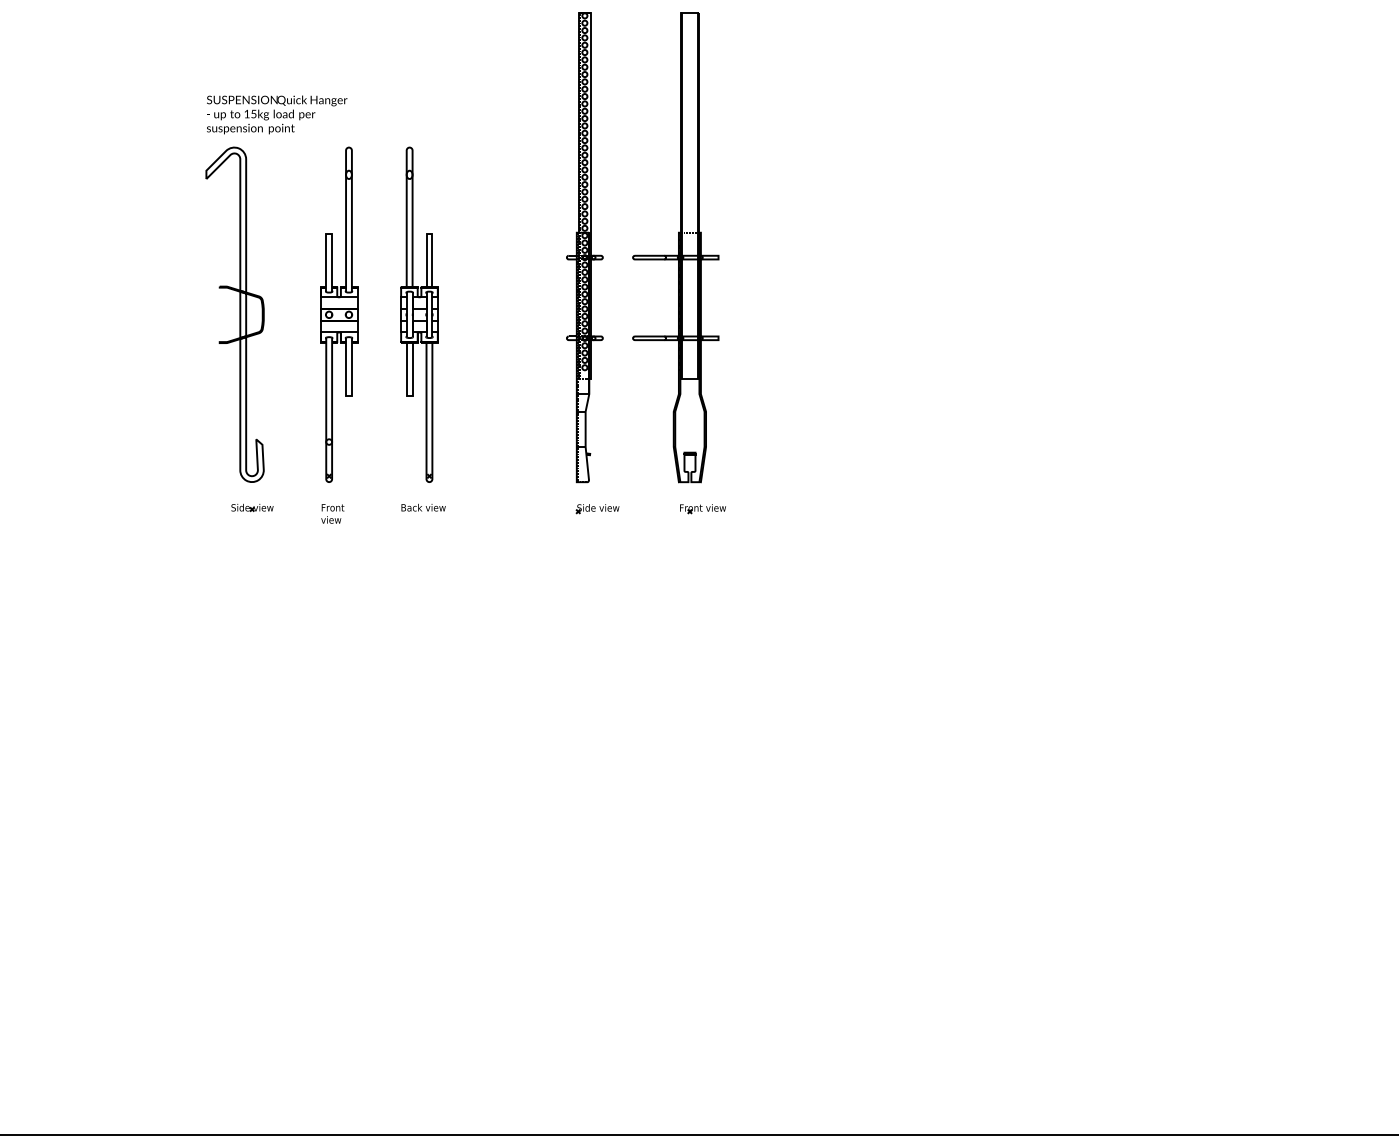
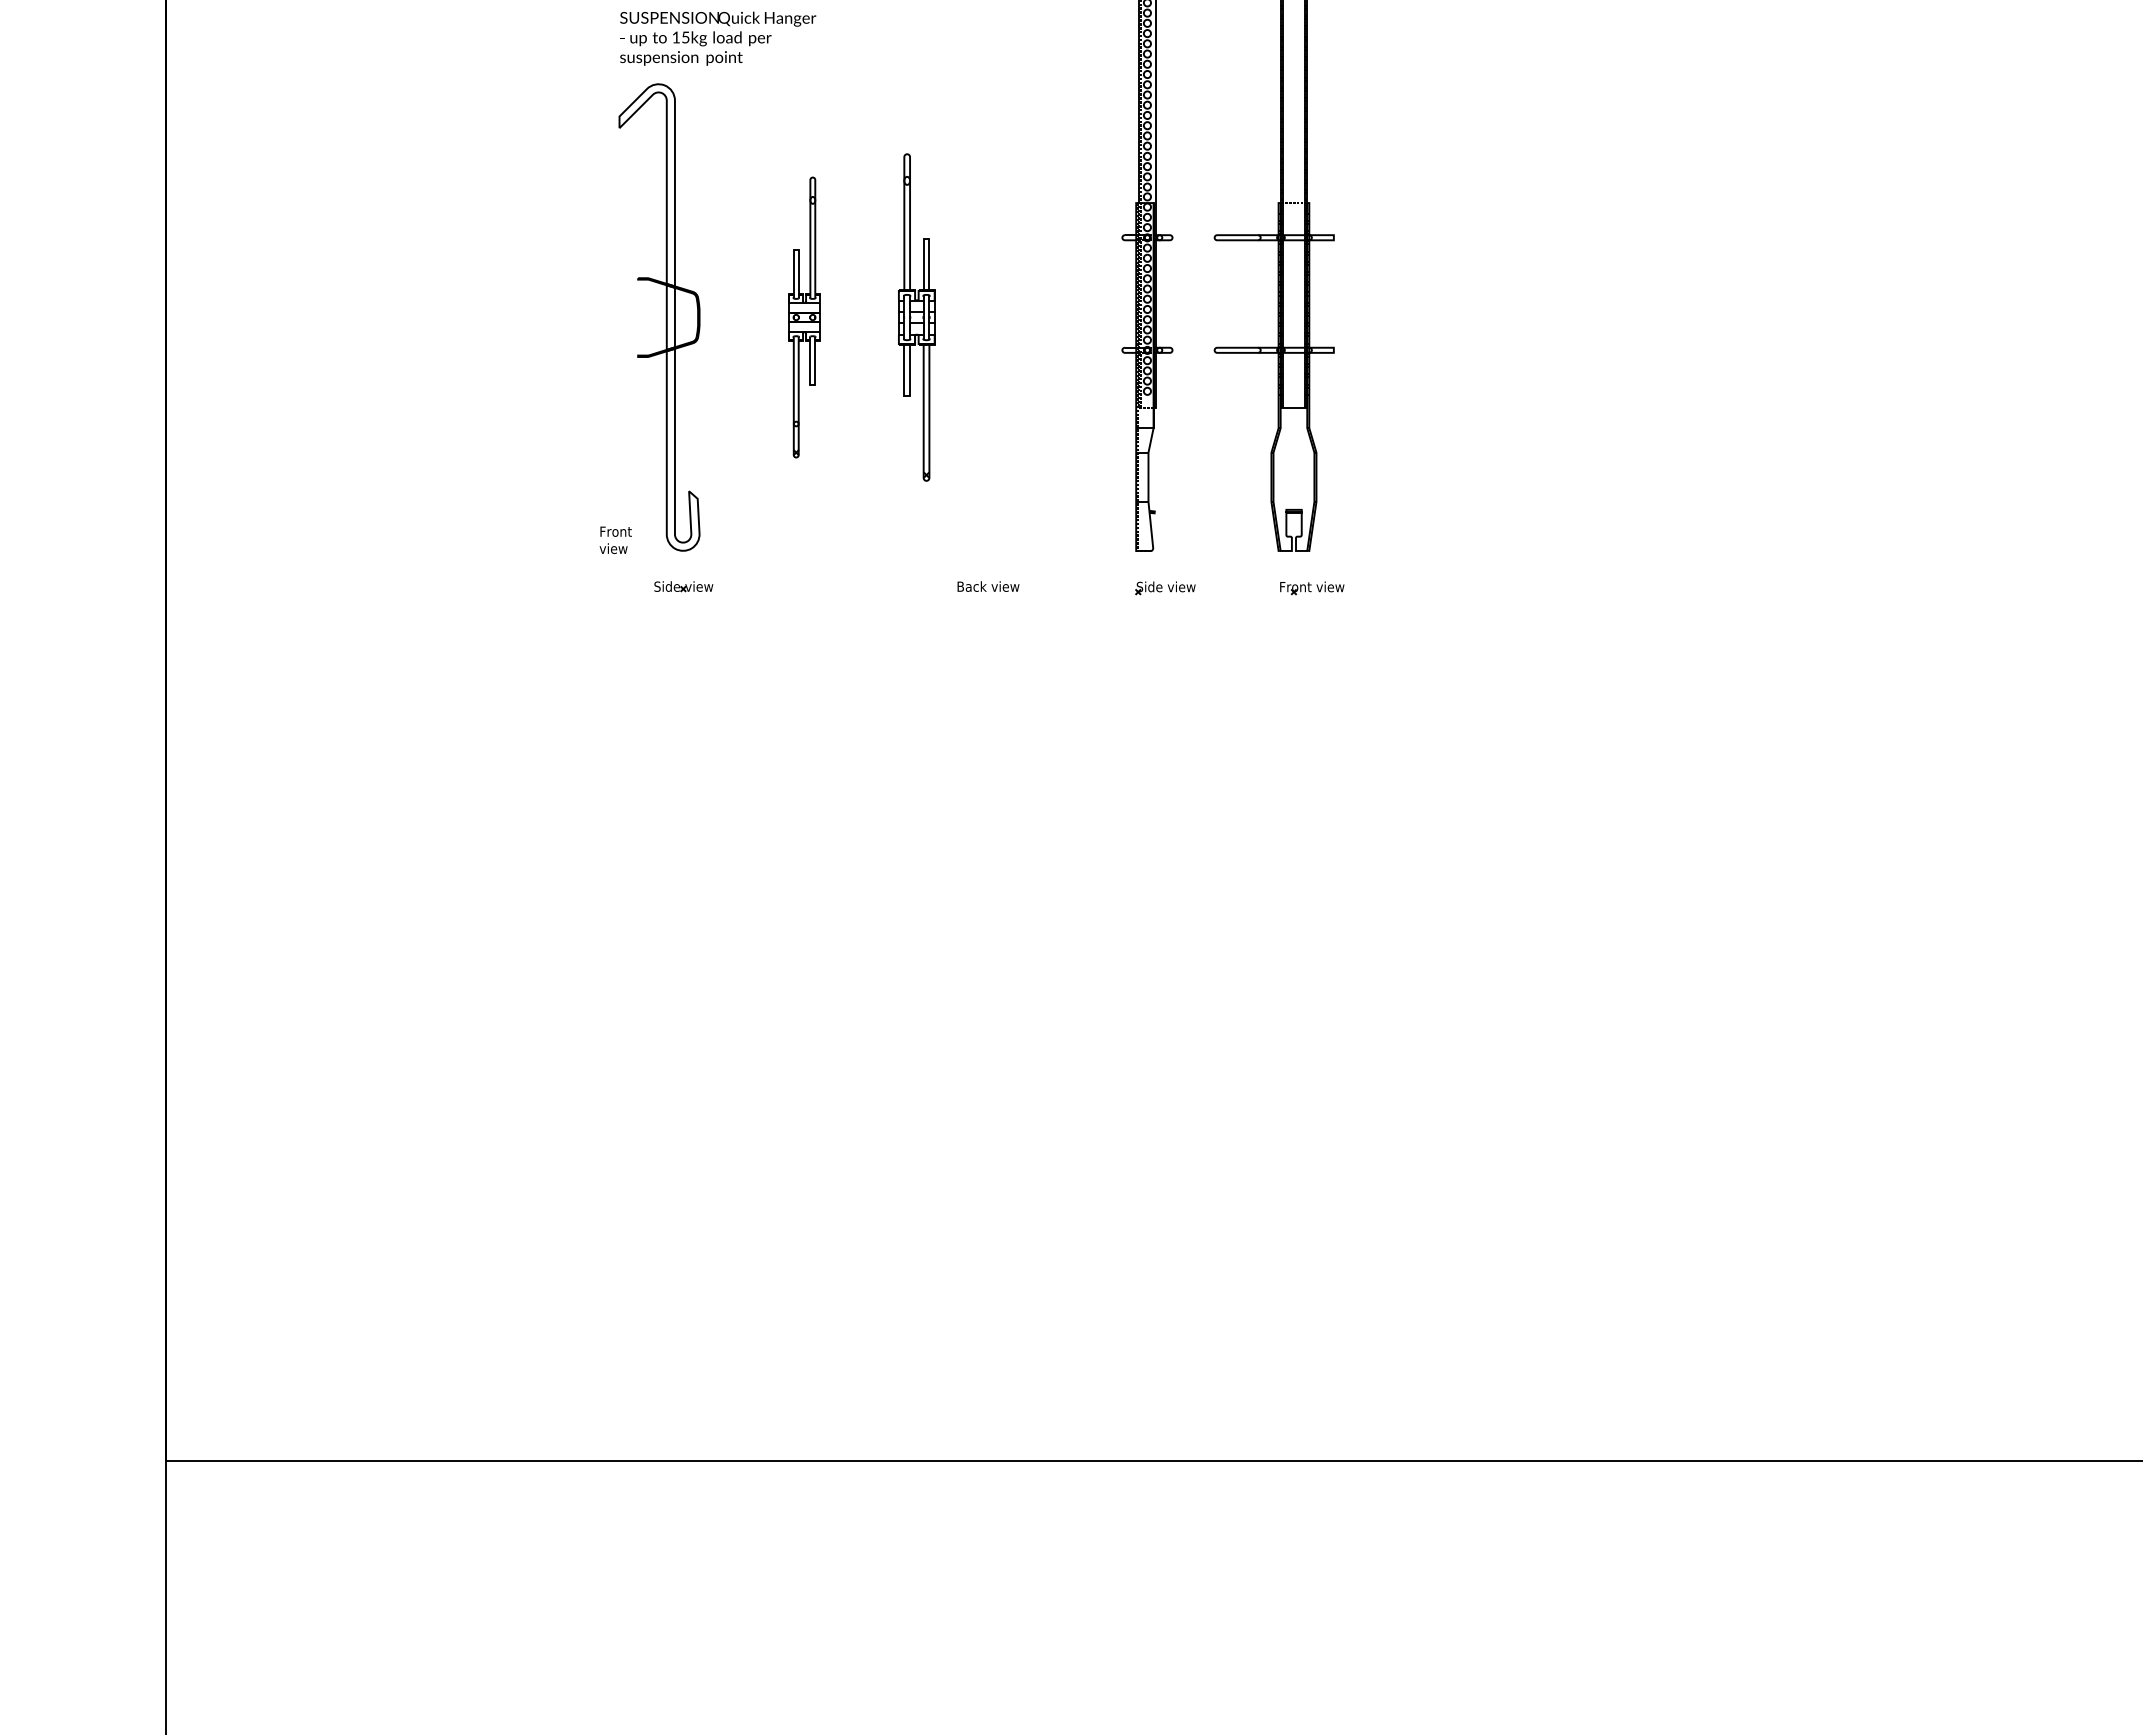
part: (339, 314) -> (804, 317), size x0.6
part: (419, 314) -> (916, 317), size x0.7
text: (423, 507) -> (988, 586), moved
text: (332, 513) -> (615, 539), moved

